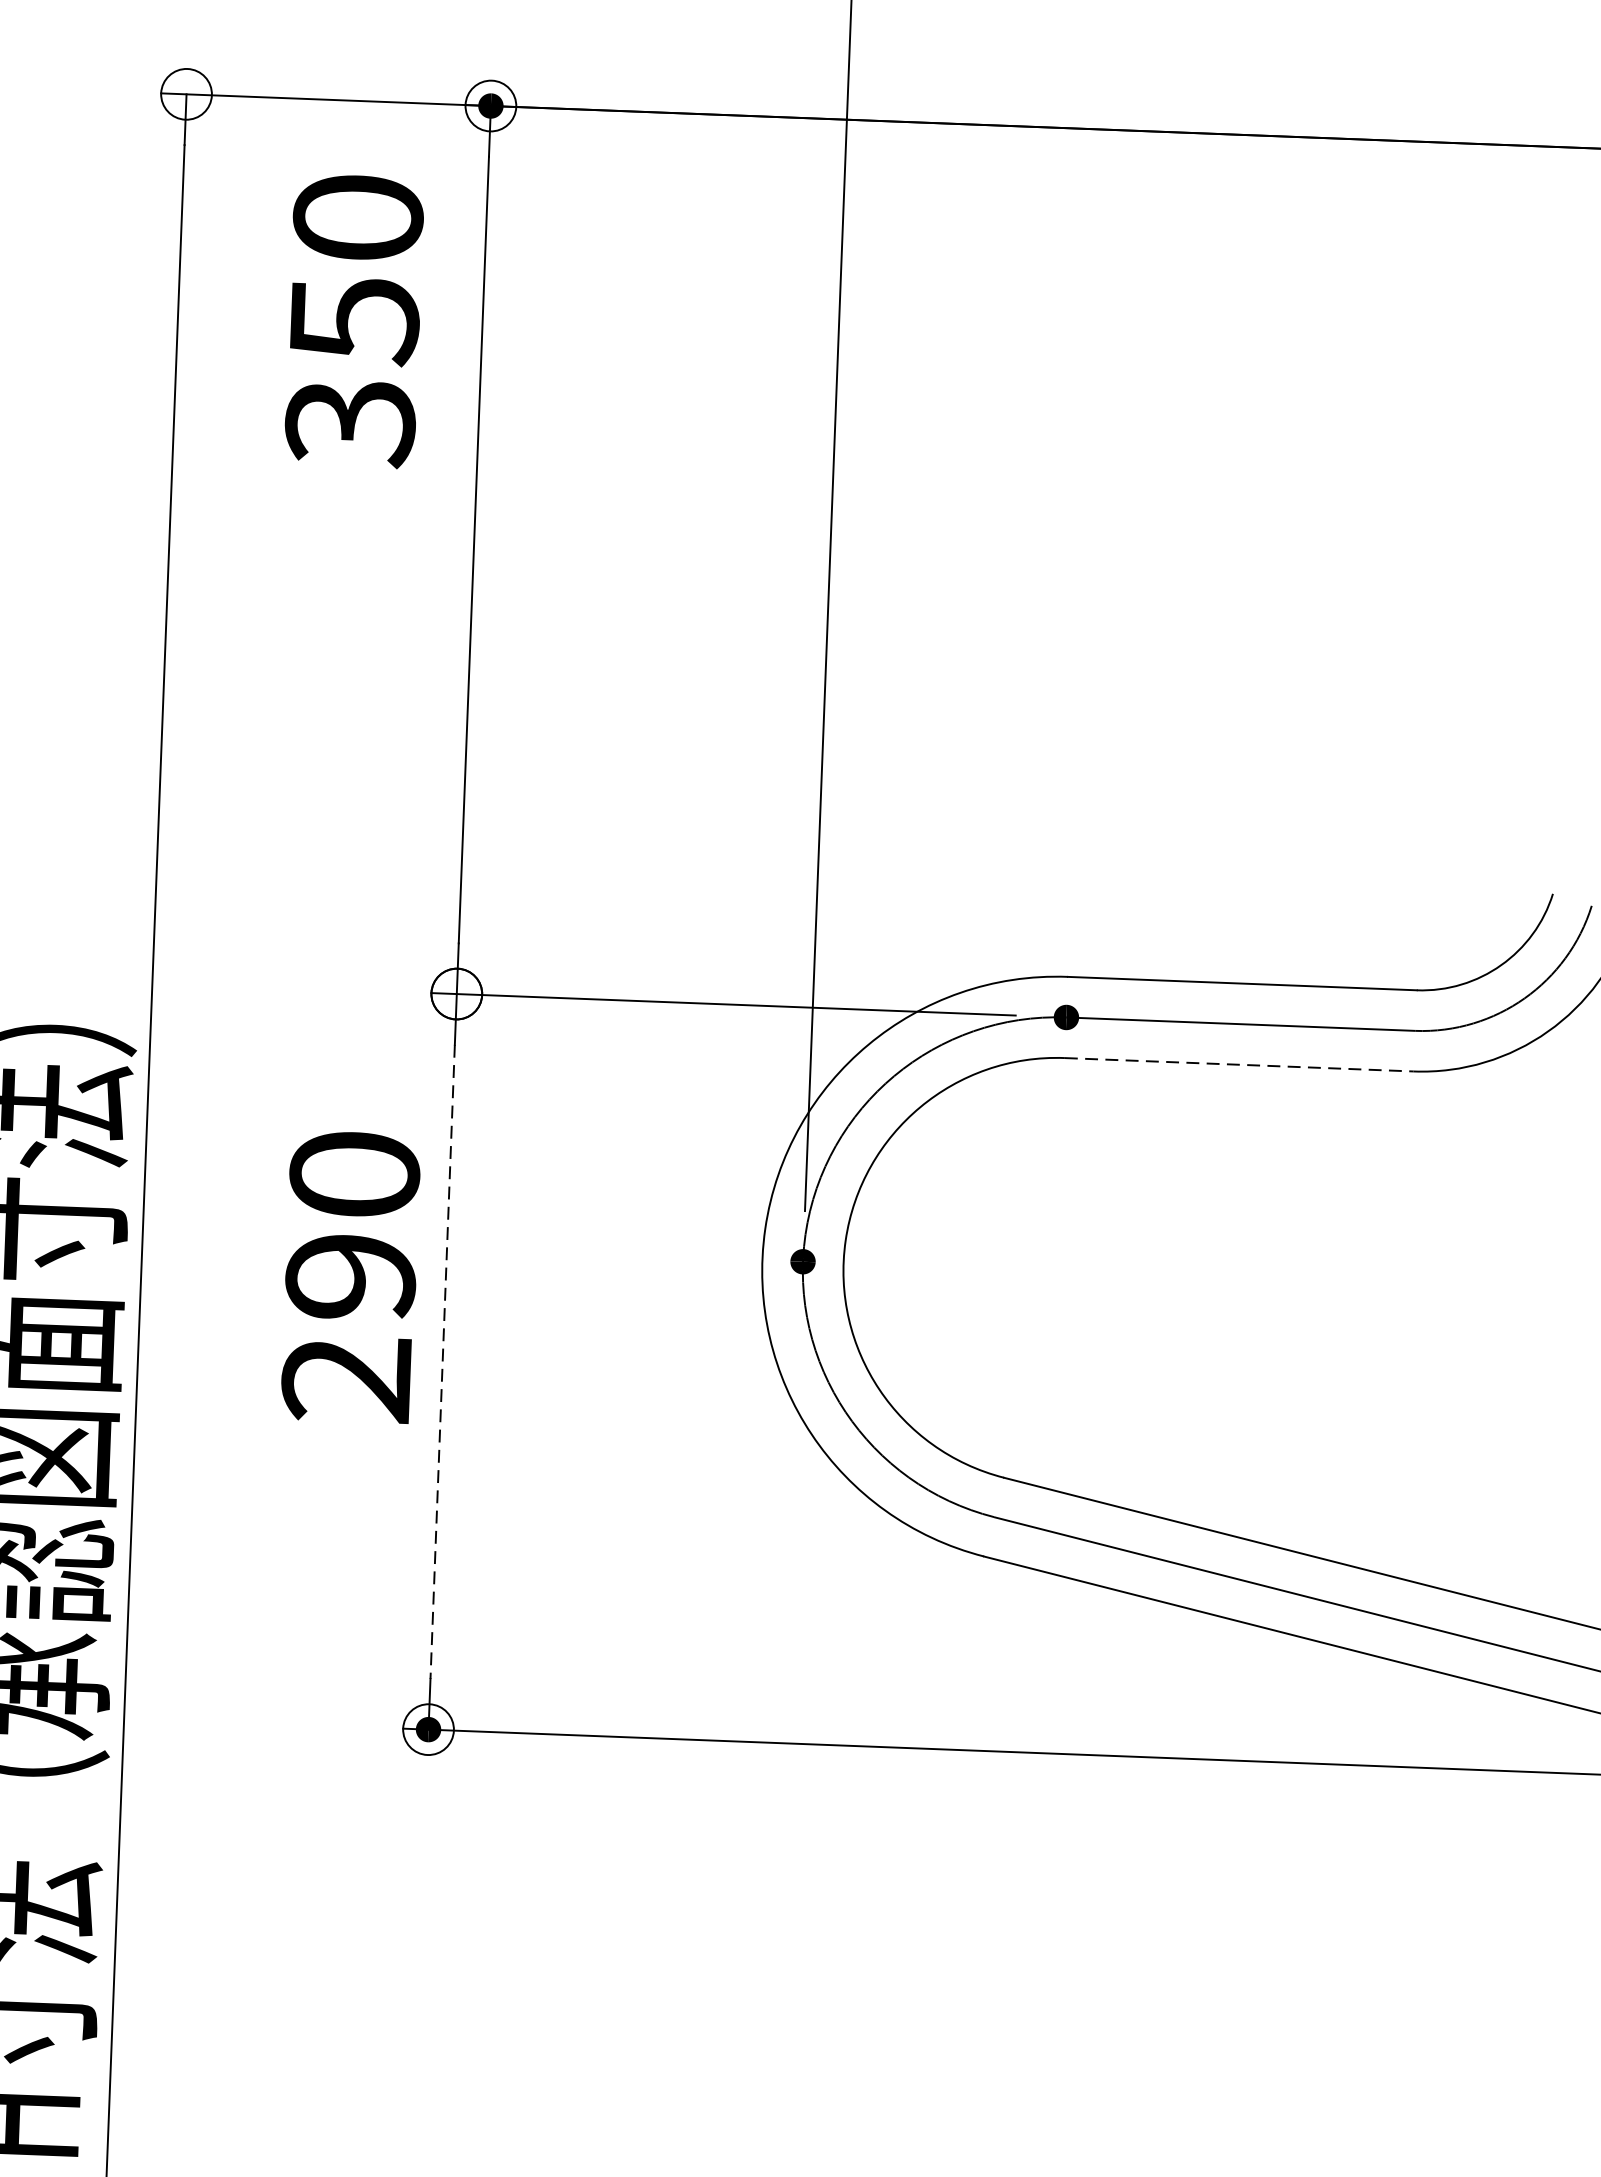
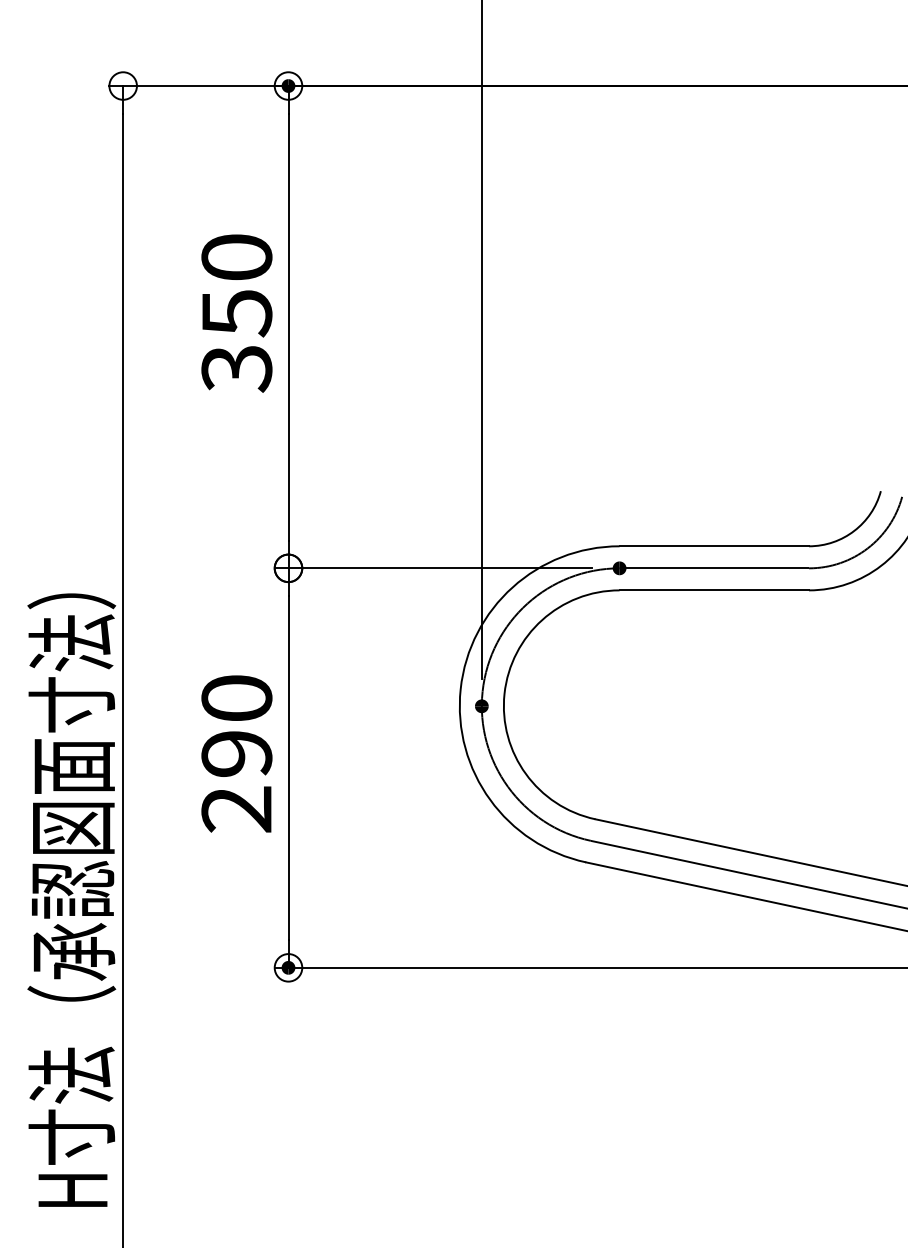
text: (353, 321) -> (236, 313), moved
line: (1239, 1064) -> (714, 590), dashed -> solid
text: (350, 1276) -> (236, 753), moved
line: (442, 1362) -> (288, 768), dashed -> solid

